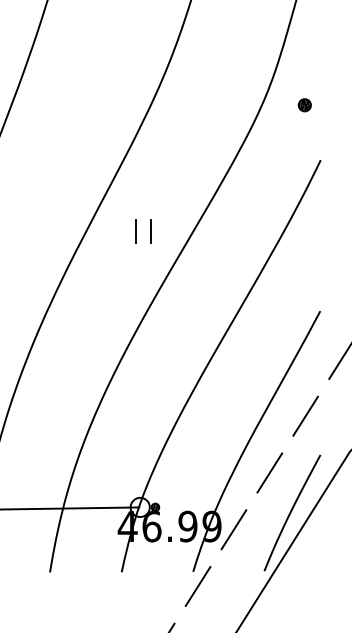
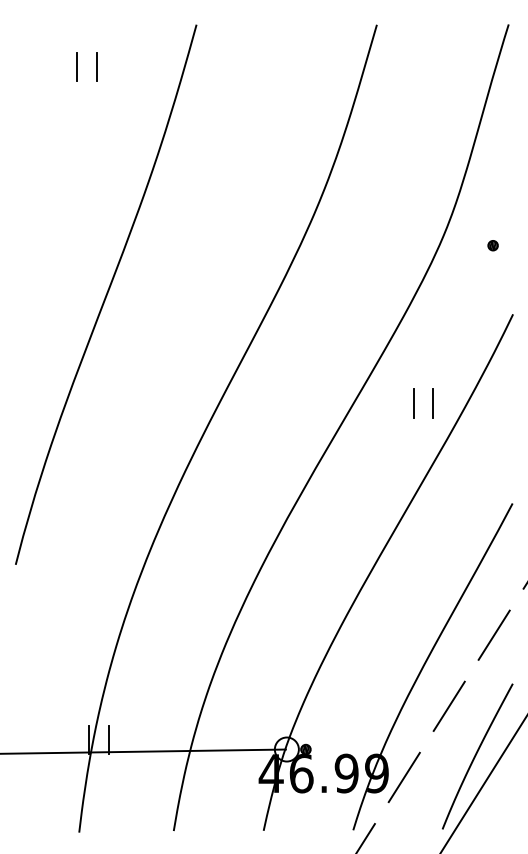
part: (304, 105) -> (492, 245), size x0.62
part: (135, 231) -> (414, 403), moved

